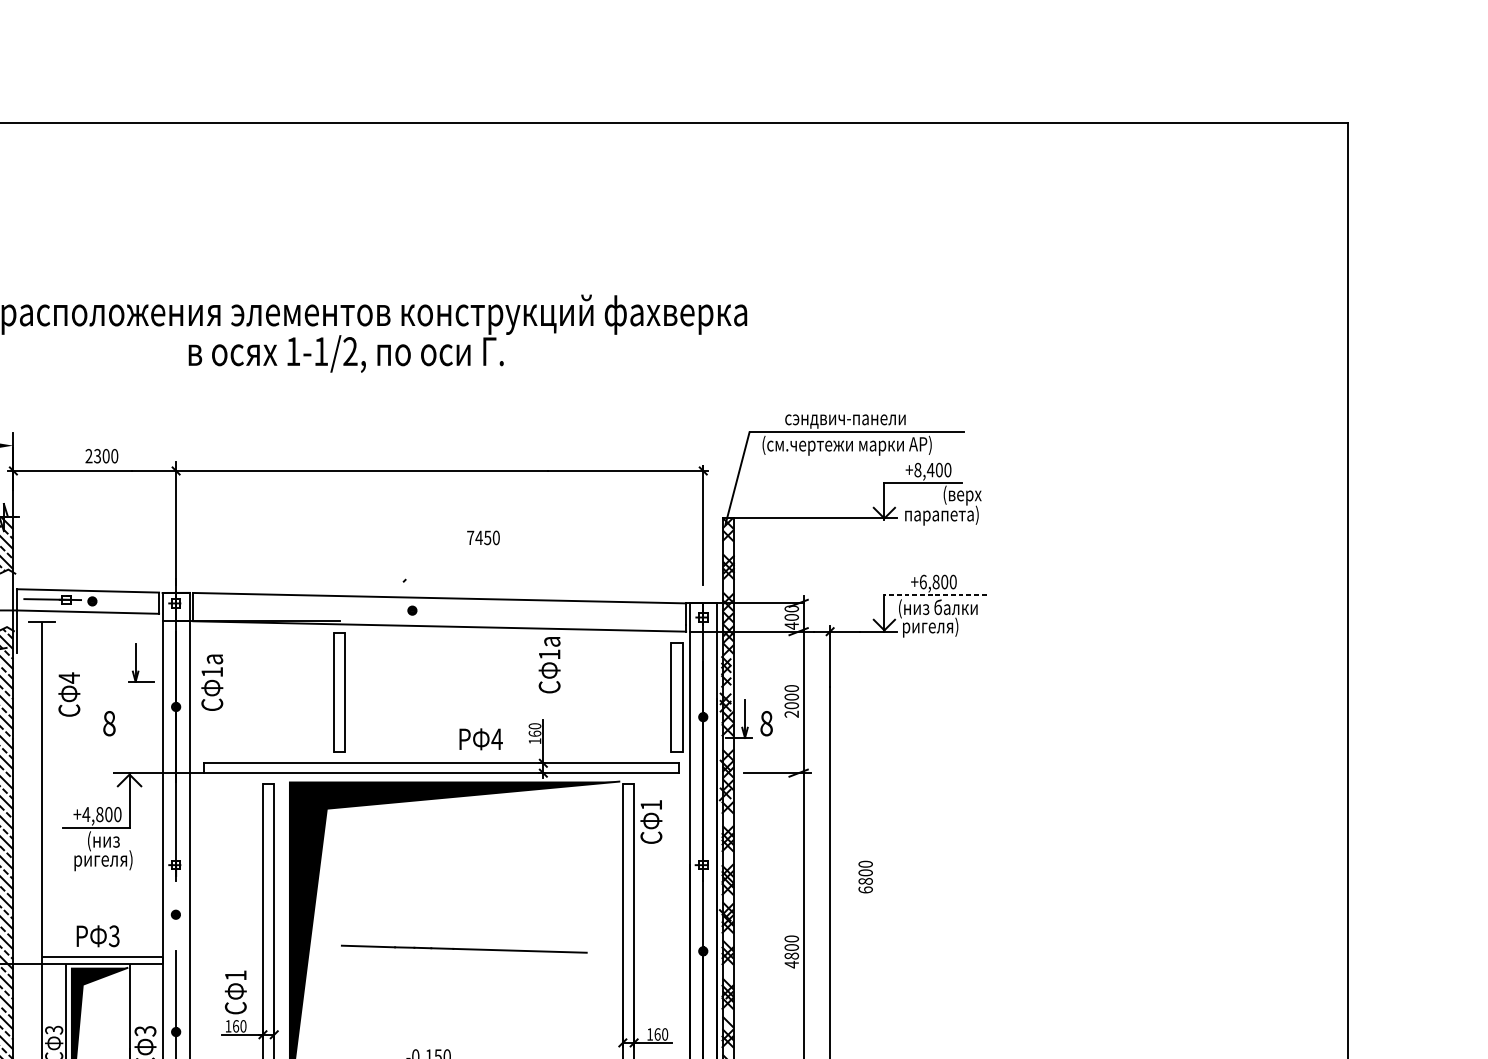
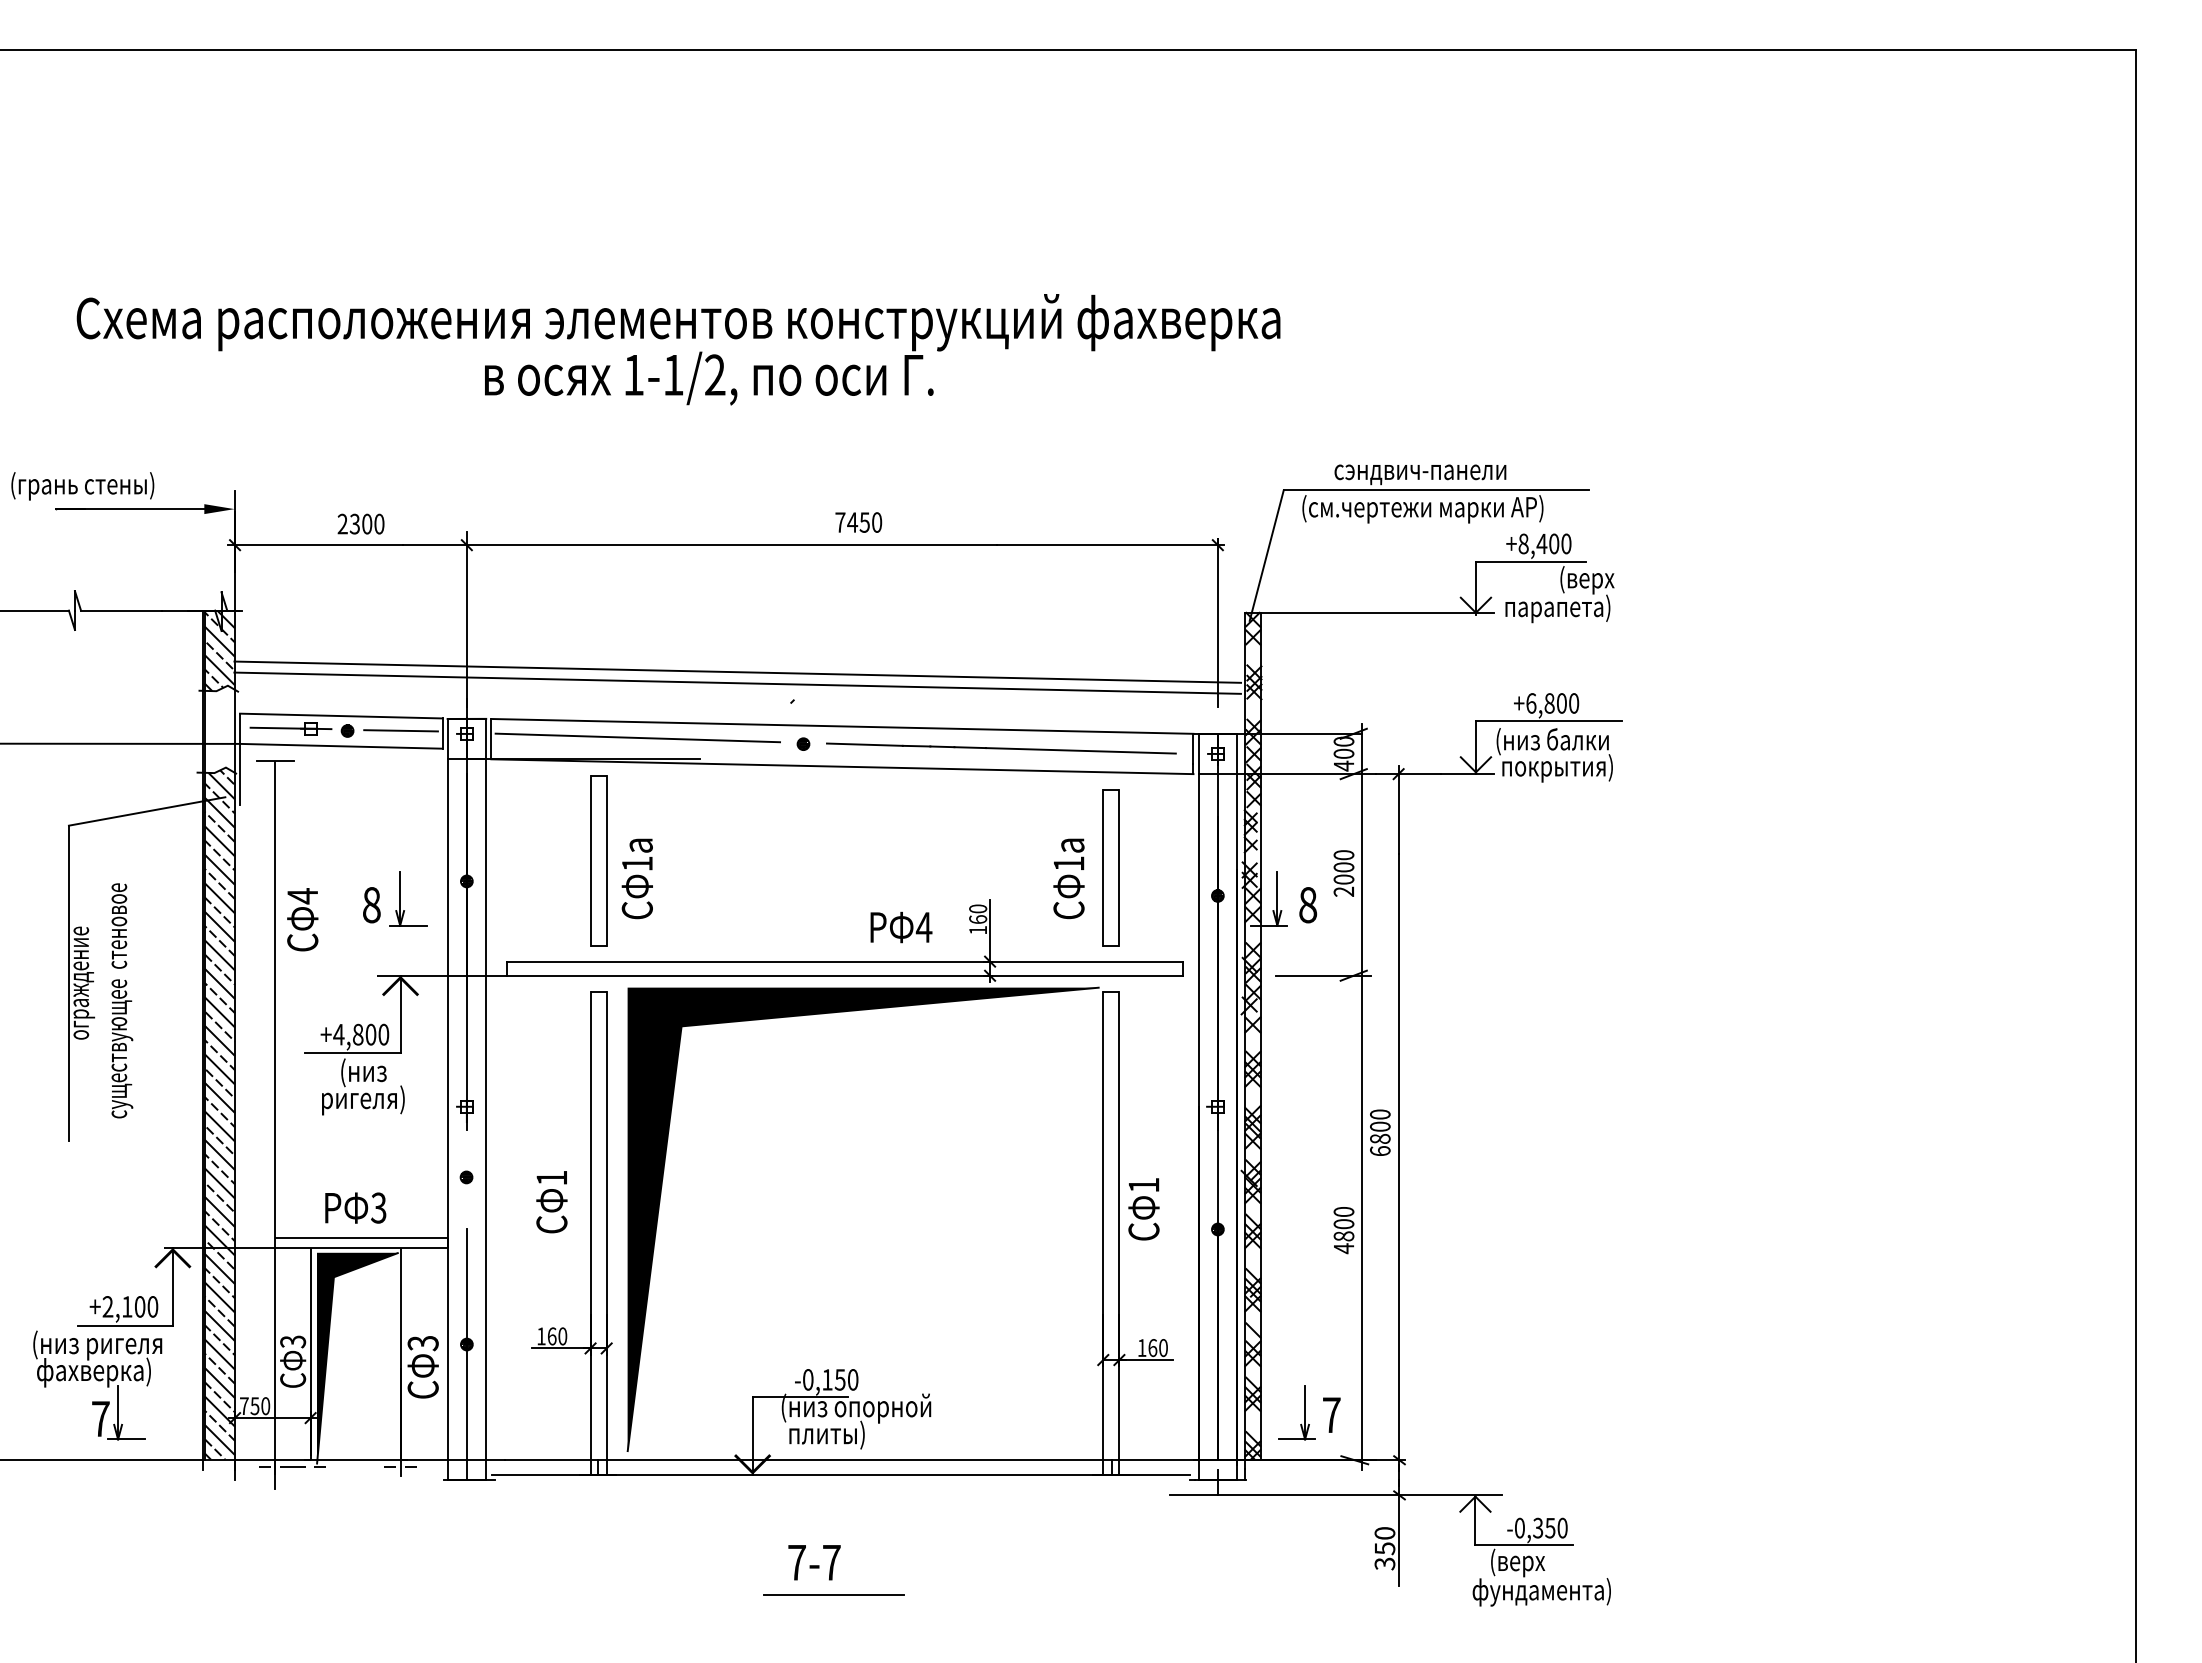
text: (483, 537) -> (858, 522), moved
line: (366, 559) -> (737, 671), added
line: (366, 567) -> (737, 682), added
line: (935, 594) -> (1548, 721), dashed -> solid
line: (129, 601) -> (400, 730), added
line: (295, 605) -> (637, 737), added
text: (941, 627) -> (1557, 768), ригеля) -> покрытия)
part: (135, 662) -> (400, 898), moved
text: (549, 664) -> (1068, 878), moved
text: (211, 682) -> (636, 878), moved
part: (339, 692) -> (598, 860), moved
text: (69, 694) -> (302, 919), moved
part: (676, 697) -> (1110, 867), moved
text: (651, 822) -> (1143, 1209), moved
text: (865, 876) -> (1380, 1132), moved
line: (464, 949) -> (1001, 748), moved
text: (235, 992) -> (551, 1202), moved

